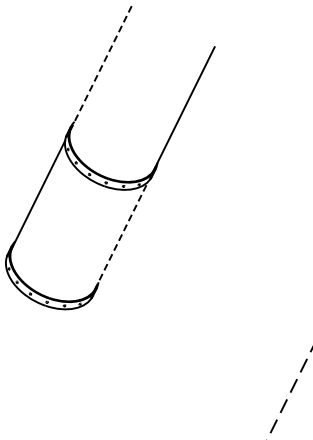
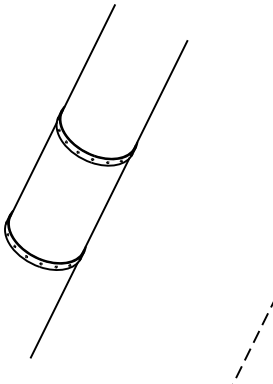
line: (101, 67) -> (88, 58), dashed -> solid
line: (121, 235) -> (105, 205), dashed -> solid
line: (62, 355) -> (54, 310), added

